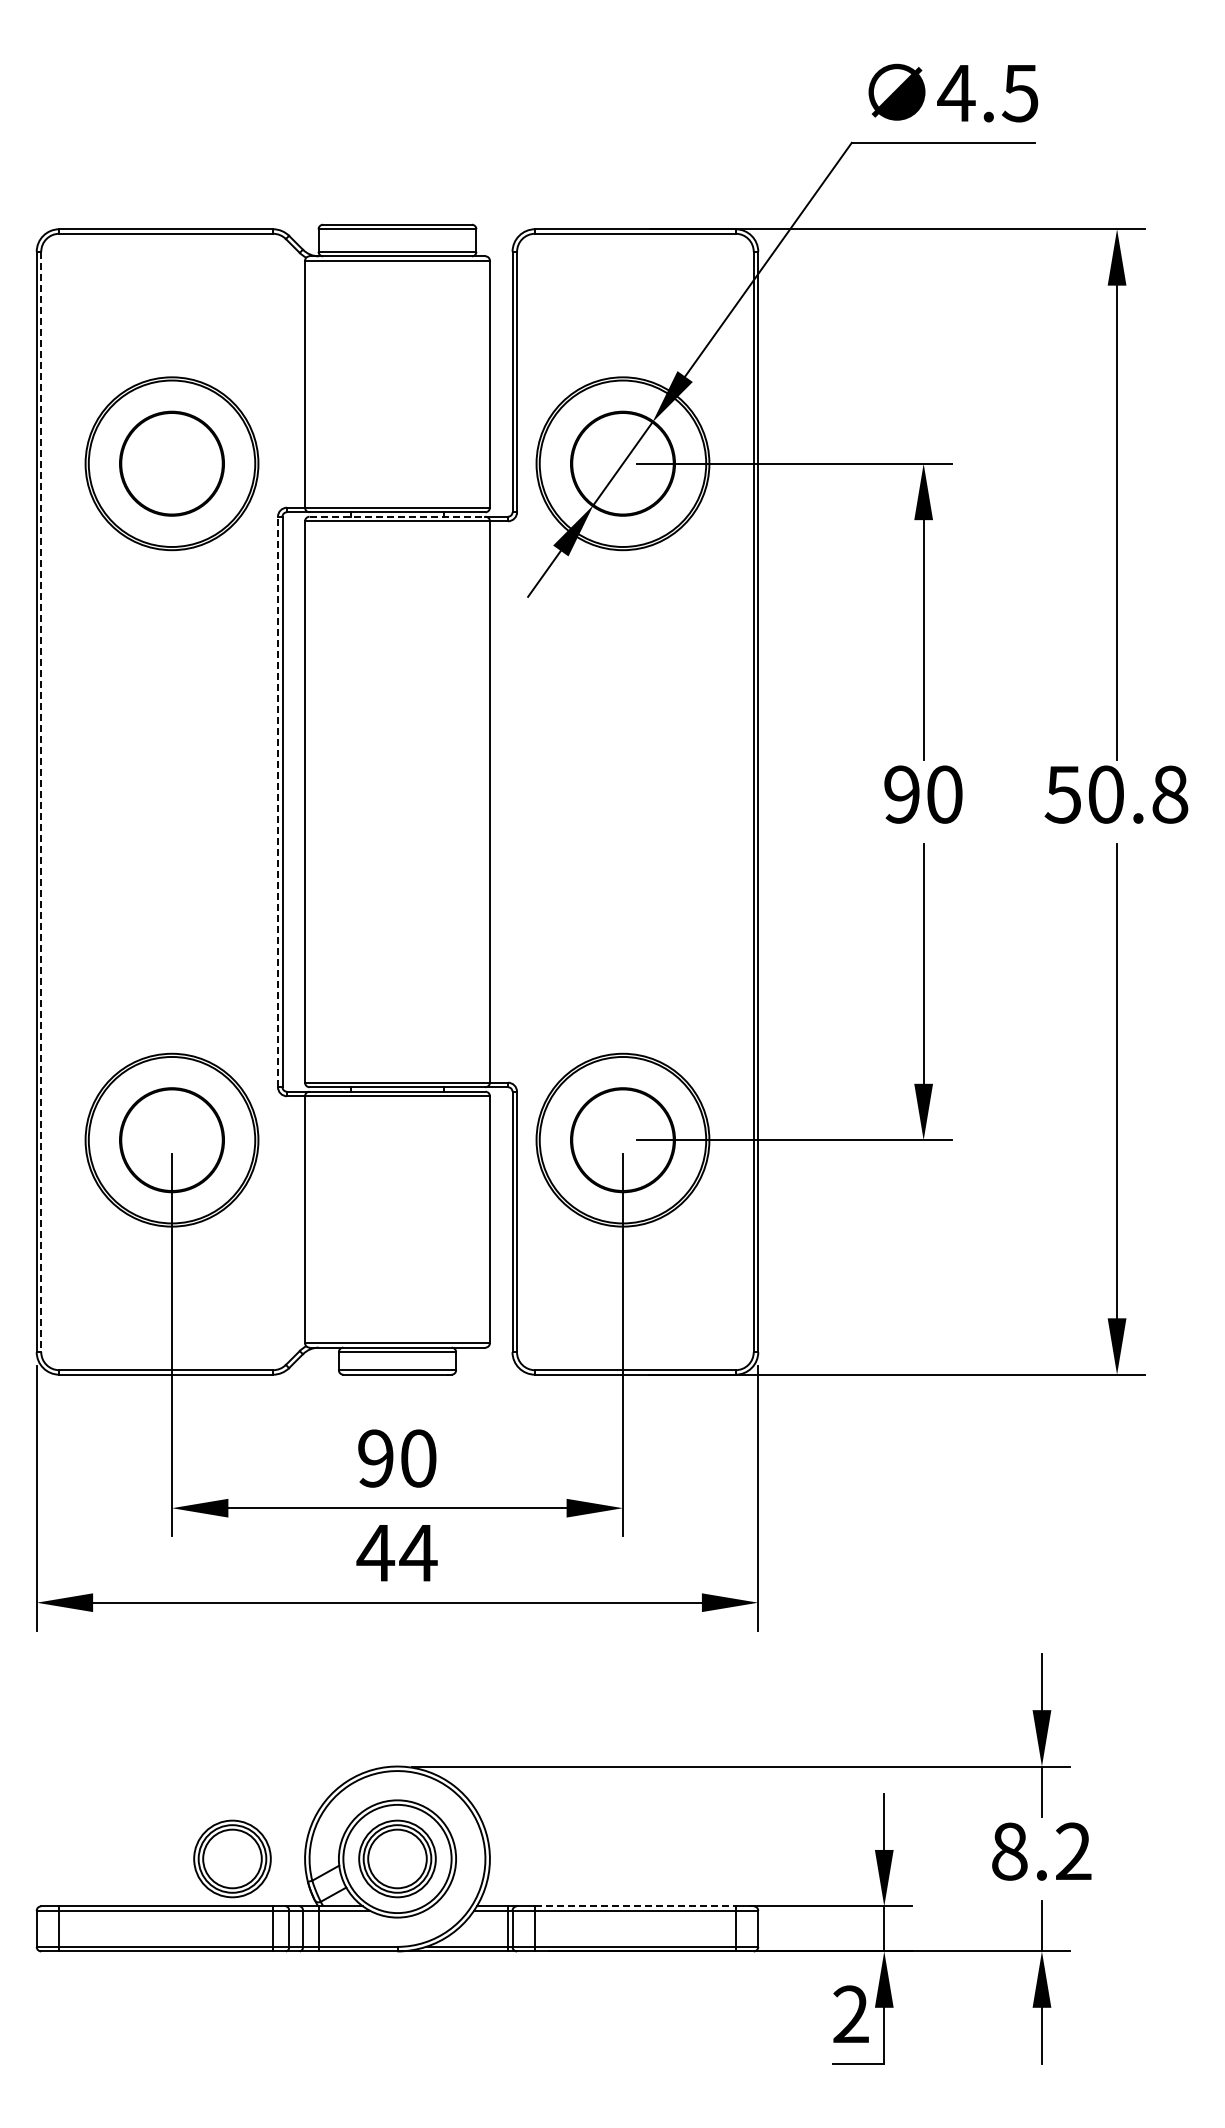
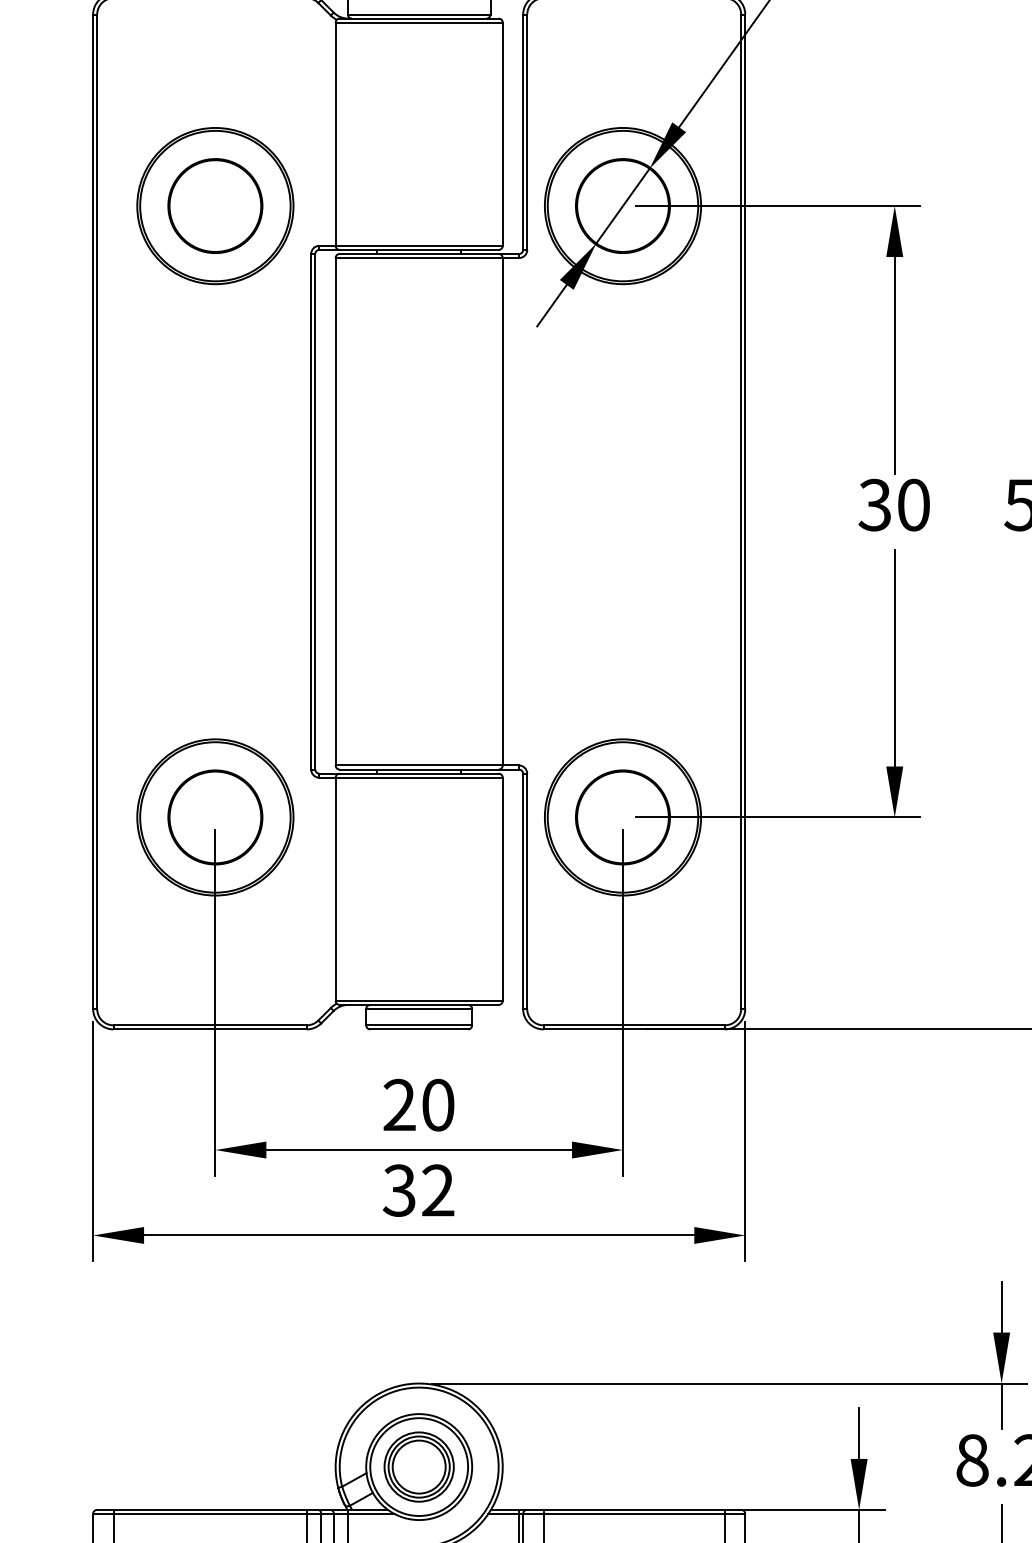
line: (397, 516) -> (419, 253), dashed -> solid
text: (901, 794) -> (874, 505), 90 -> 30
line: (278, 801) -> (311, 511), dashed -> solid
line: (41, 802) -> (97, 512), dashed -> solid
text: (375, 1458) -> (399, 1105), 90 -> 20
text: (396, 1553) -> (418, 1190), 44 -> 32
part: (232, 1858) -> (270, 1466), removed
line: (635, 1906) -> (634, 1510), dashed -> solid

